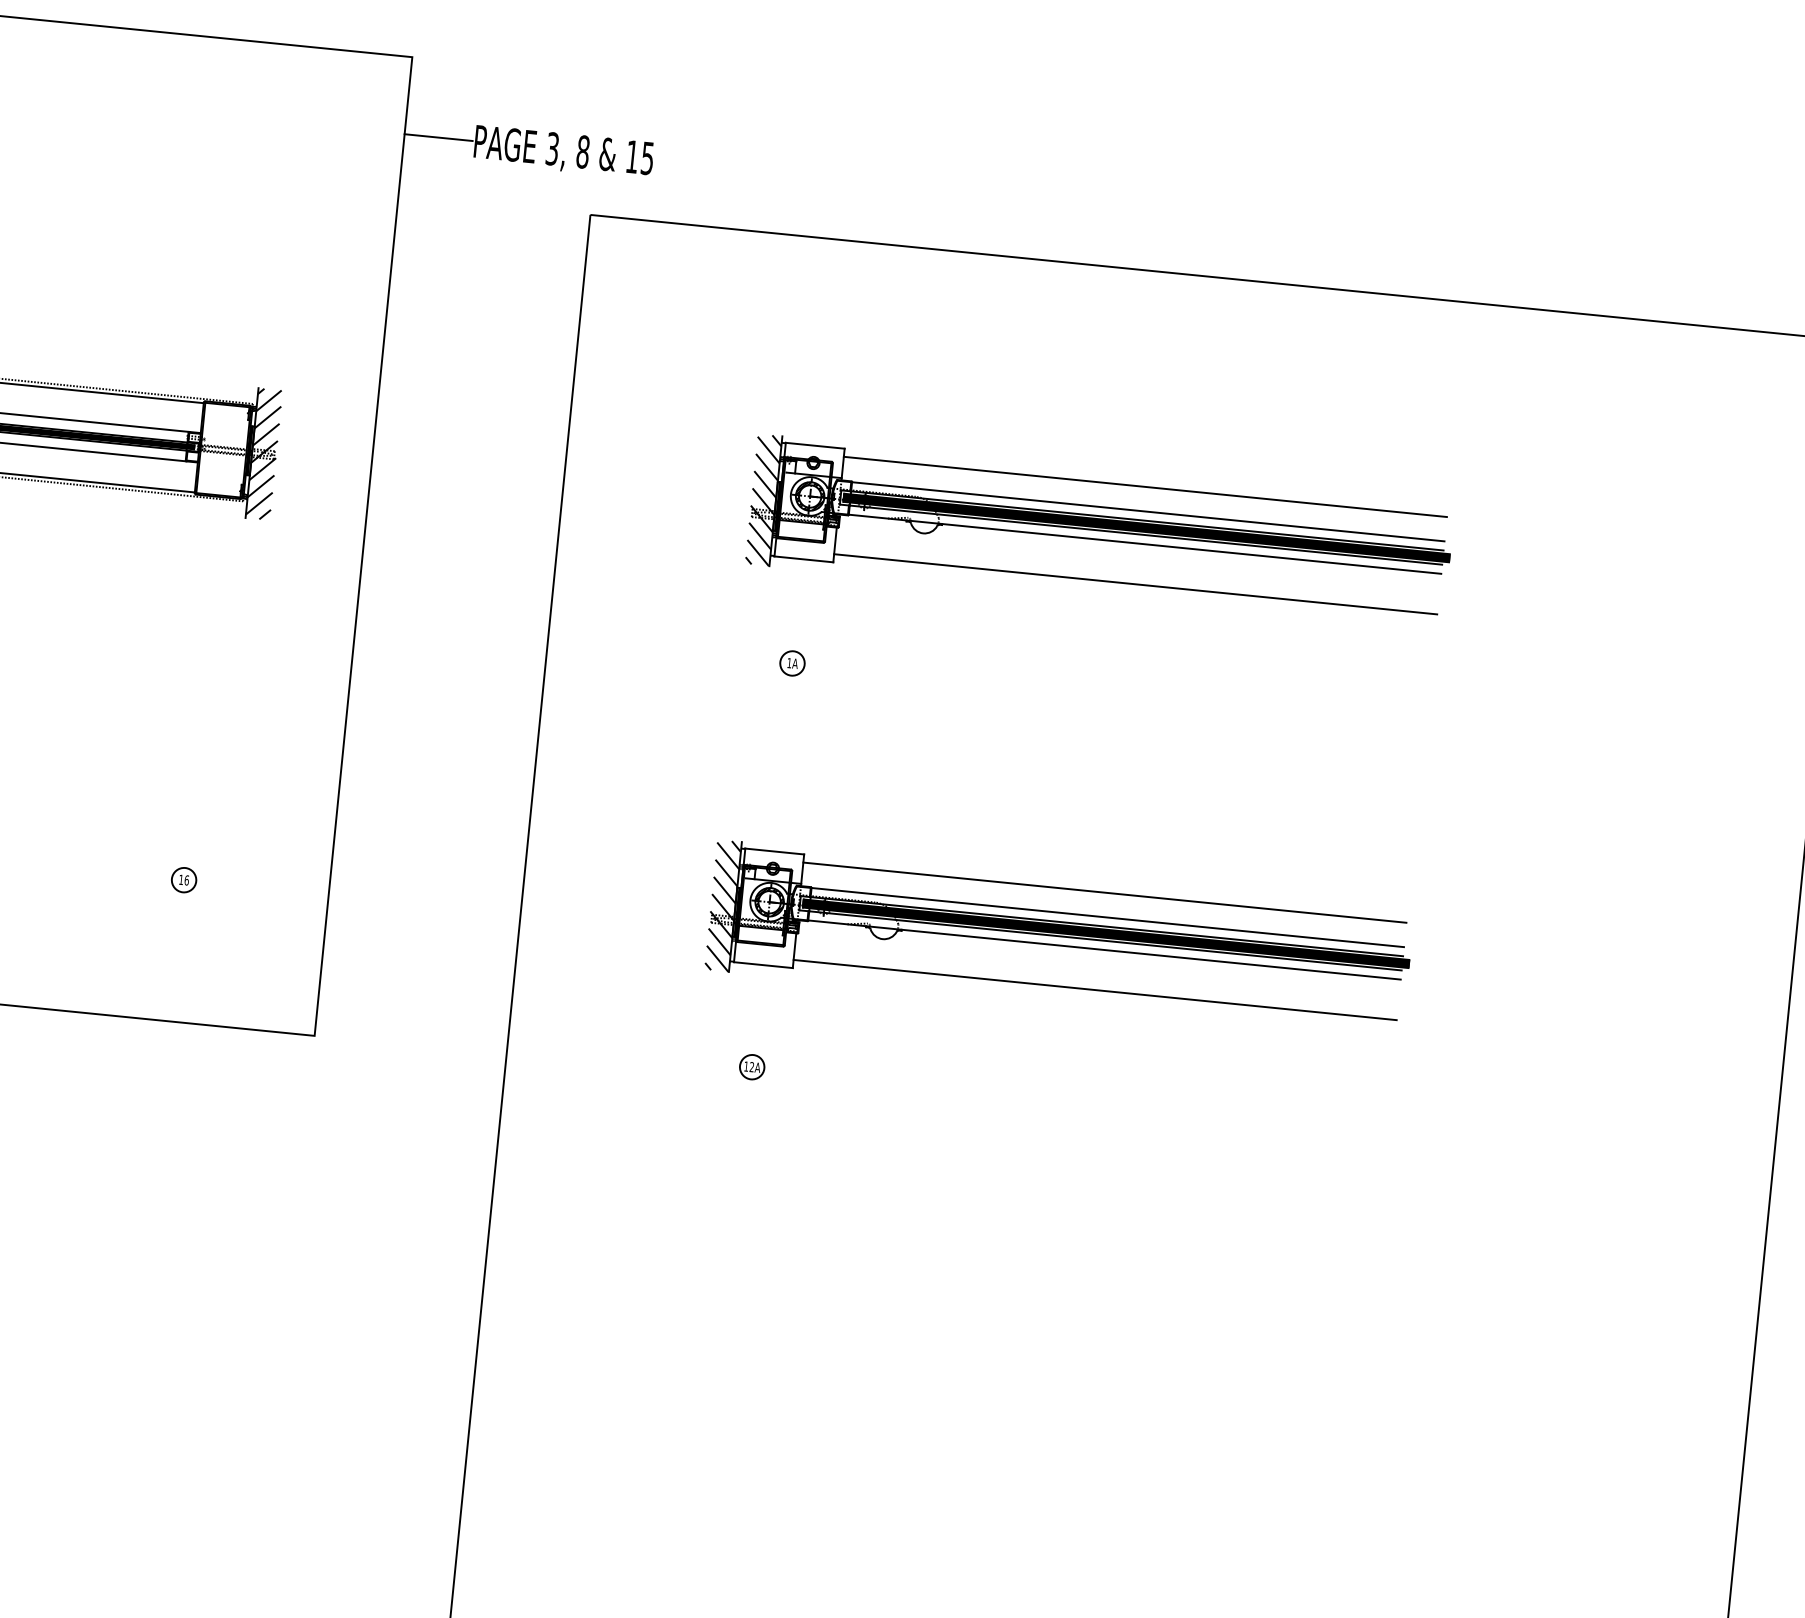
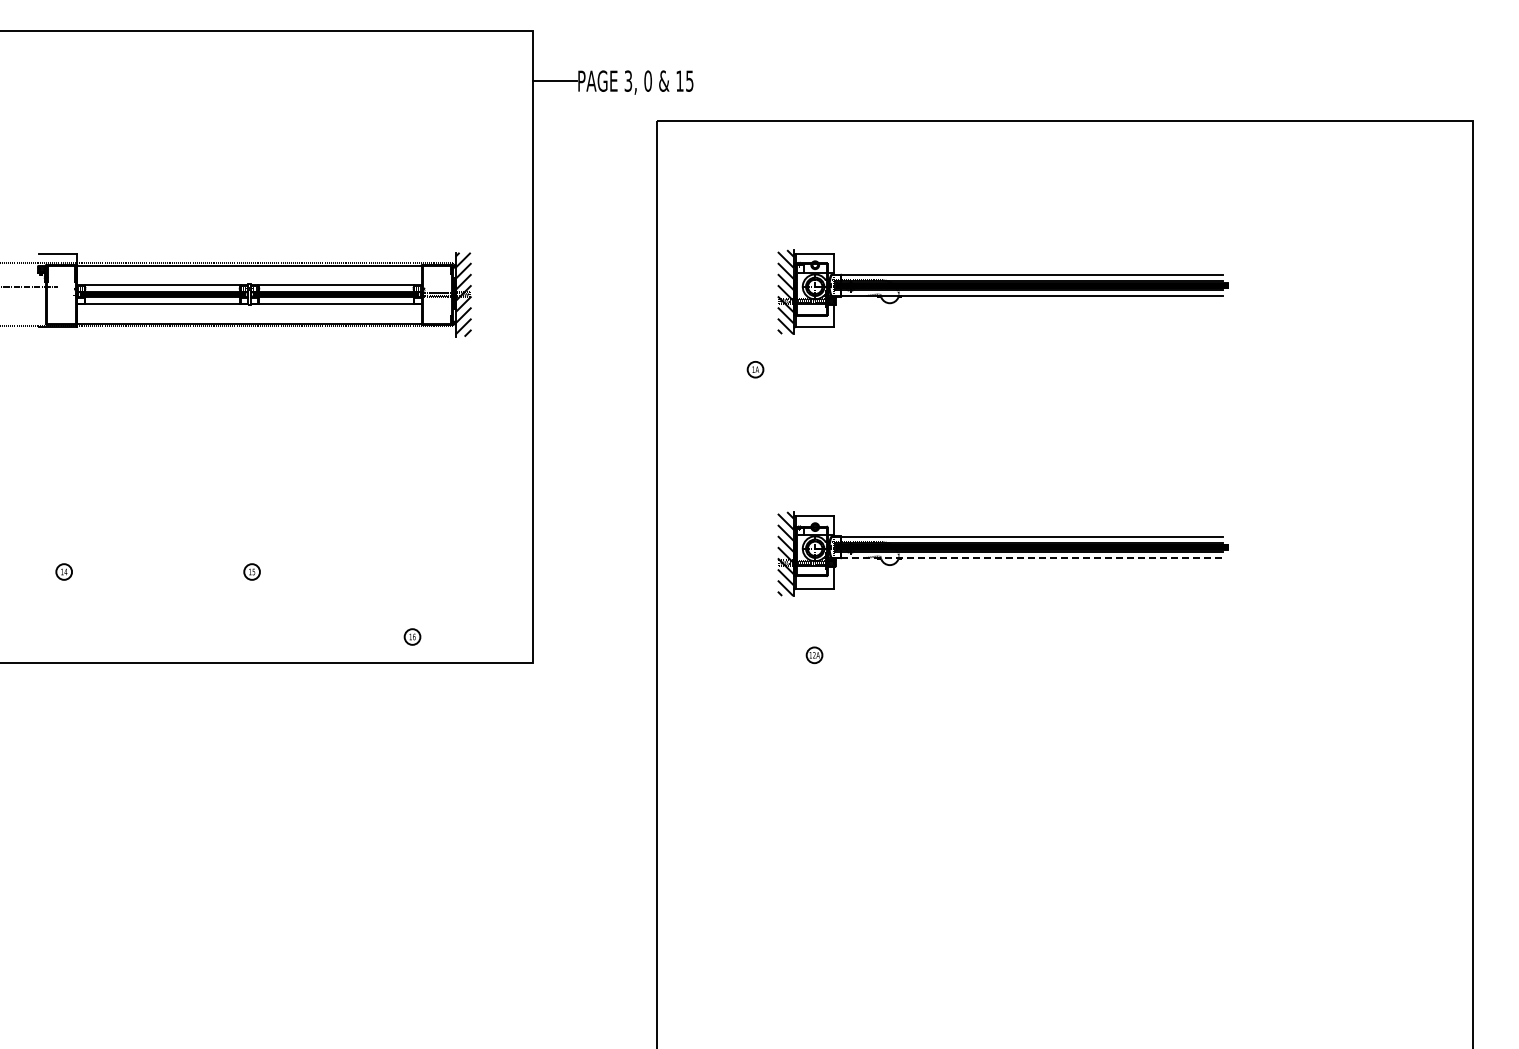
text: (582, 150) -> (647, 80), 8 -> 0
line: (1144, 487) -> (1028, 259), removed
line: (1135, 584) -> (1028, 322), removed
part: (792, 663) -> (755, 369), moved
part: (184, 879) -> (412, 636), moved
line: (1104, 892) -> (1028, 521), removed
line: (1104, 949) -> (1032, 557), solid -> dashed
line: (1094, 990) -> (1028, 584), removed

